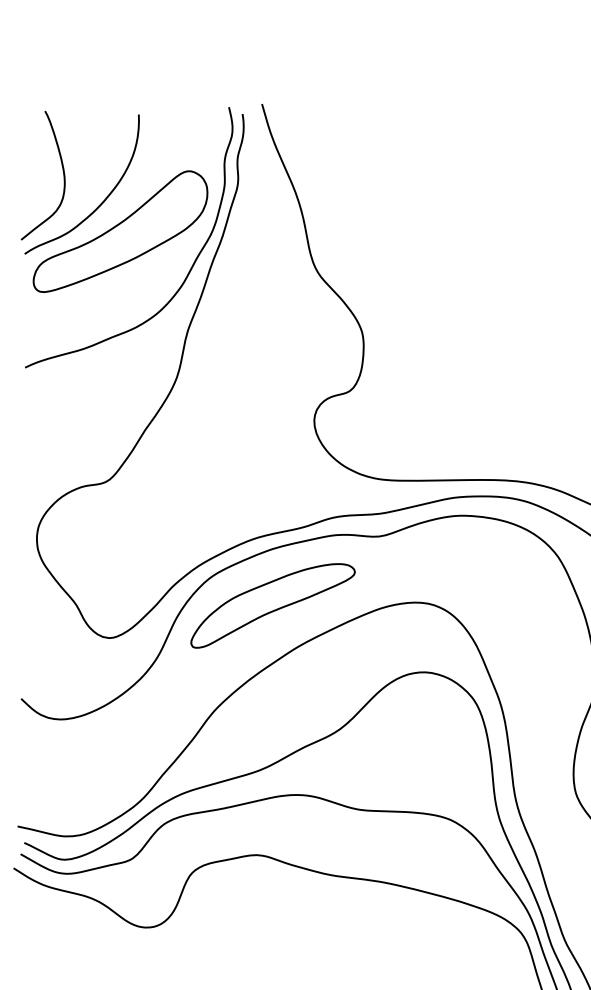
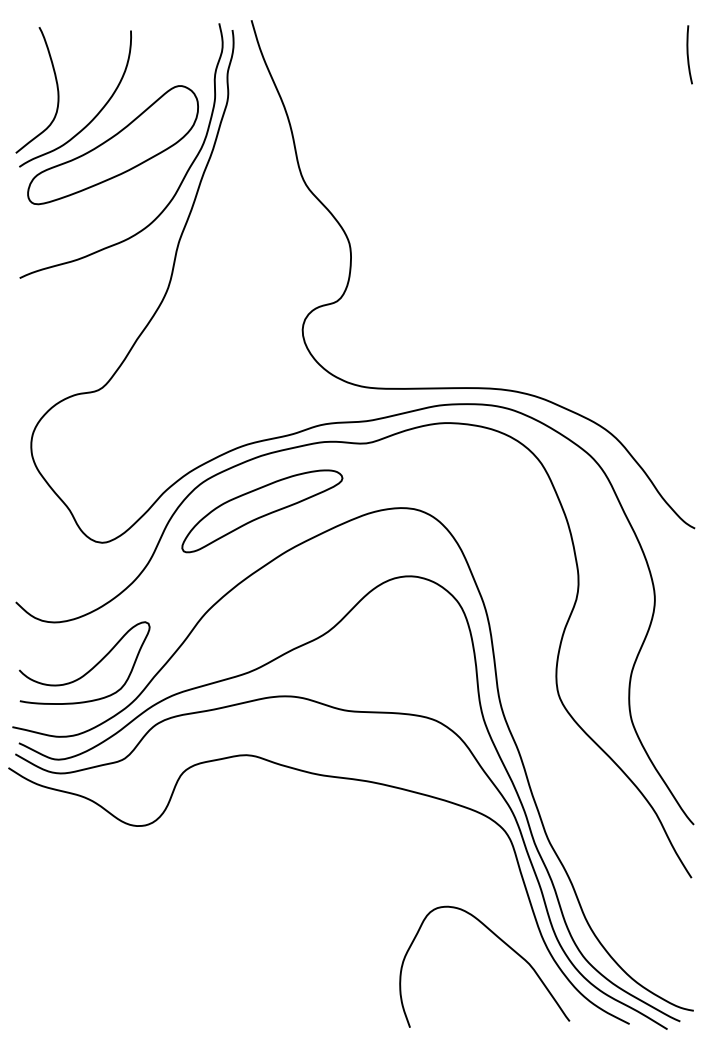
curve: (96, 767) -> (89, 669), added

